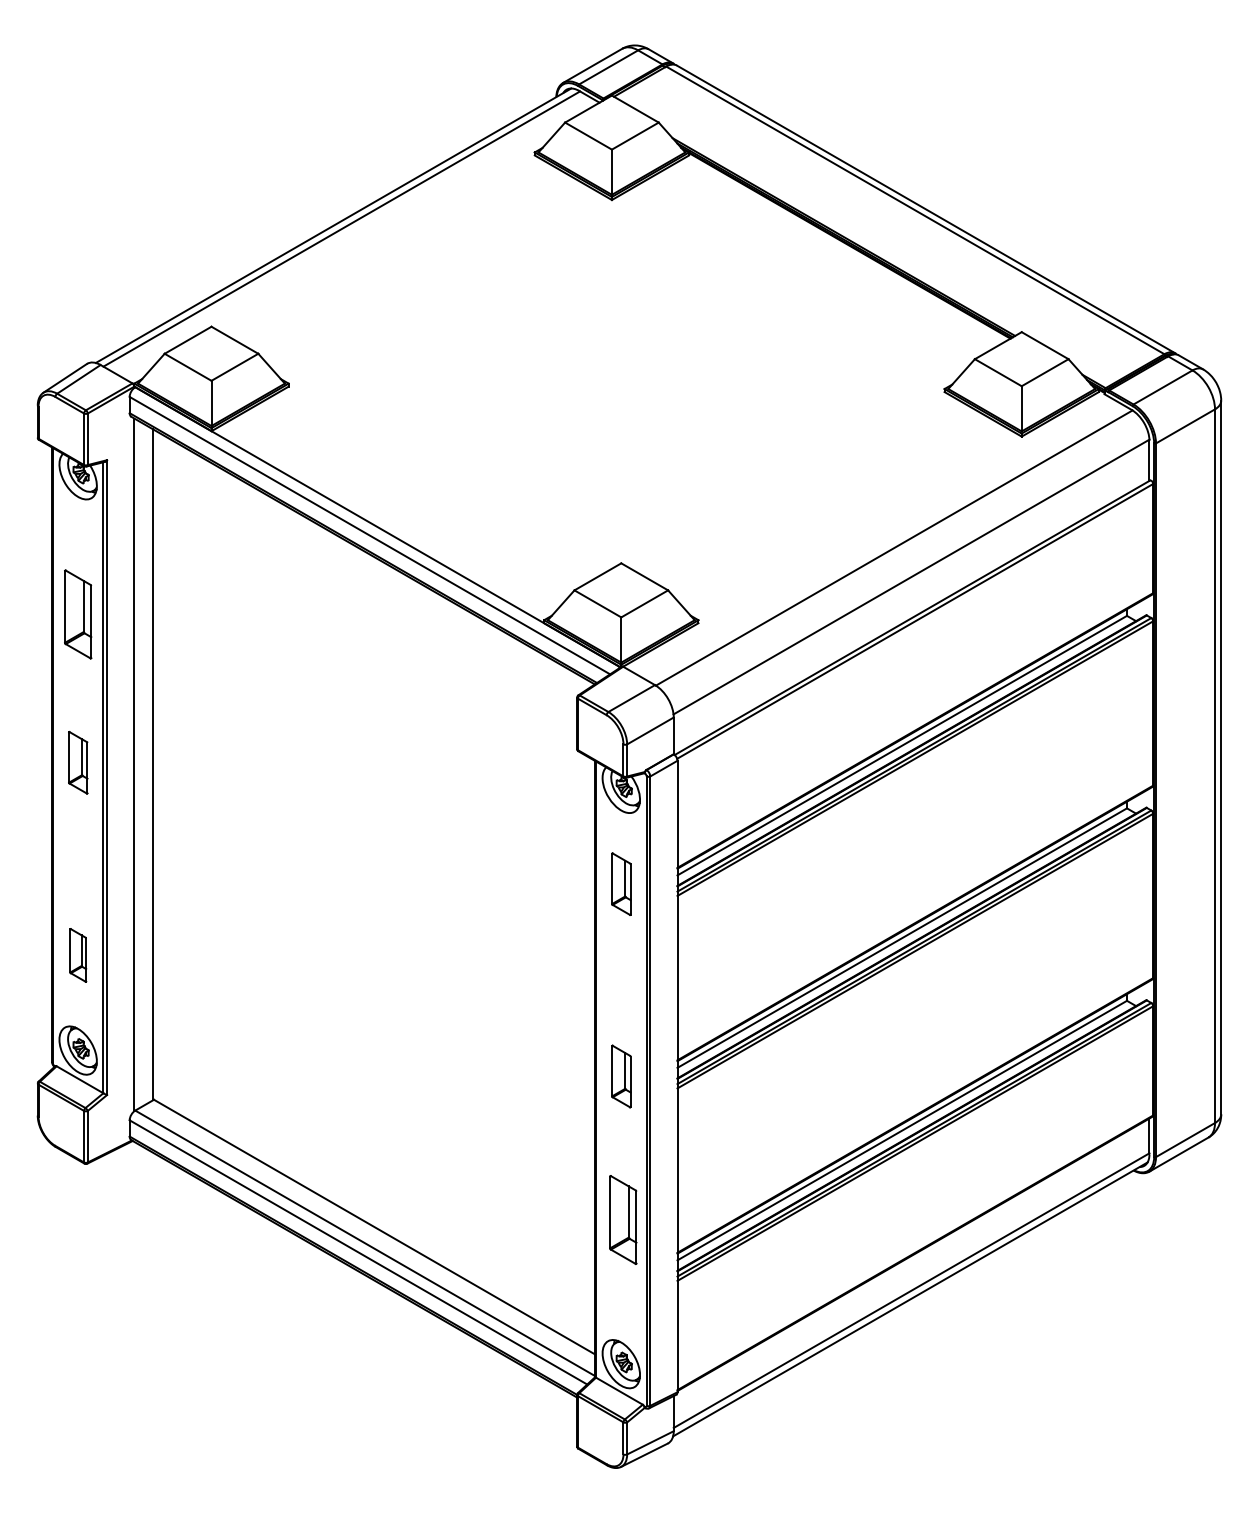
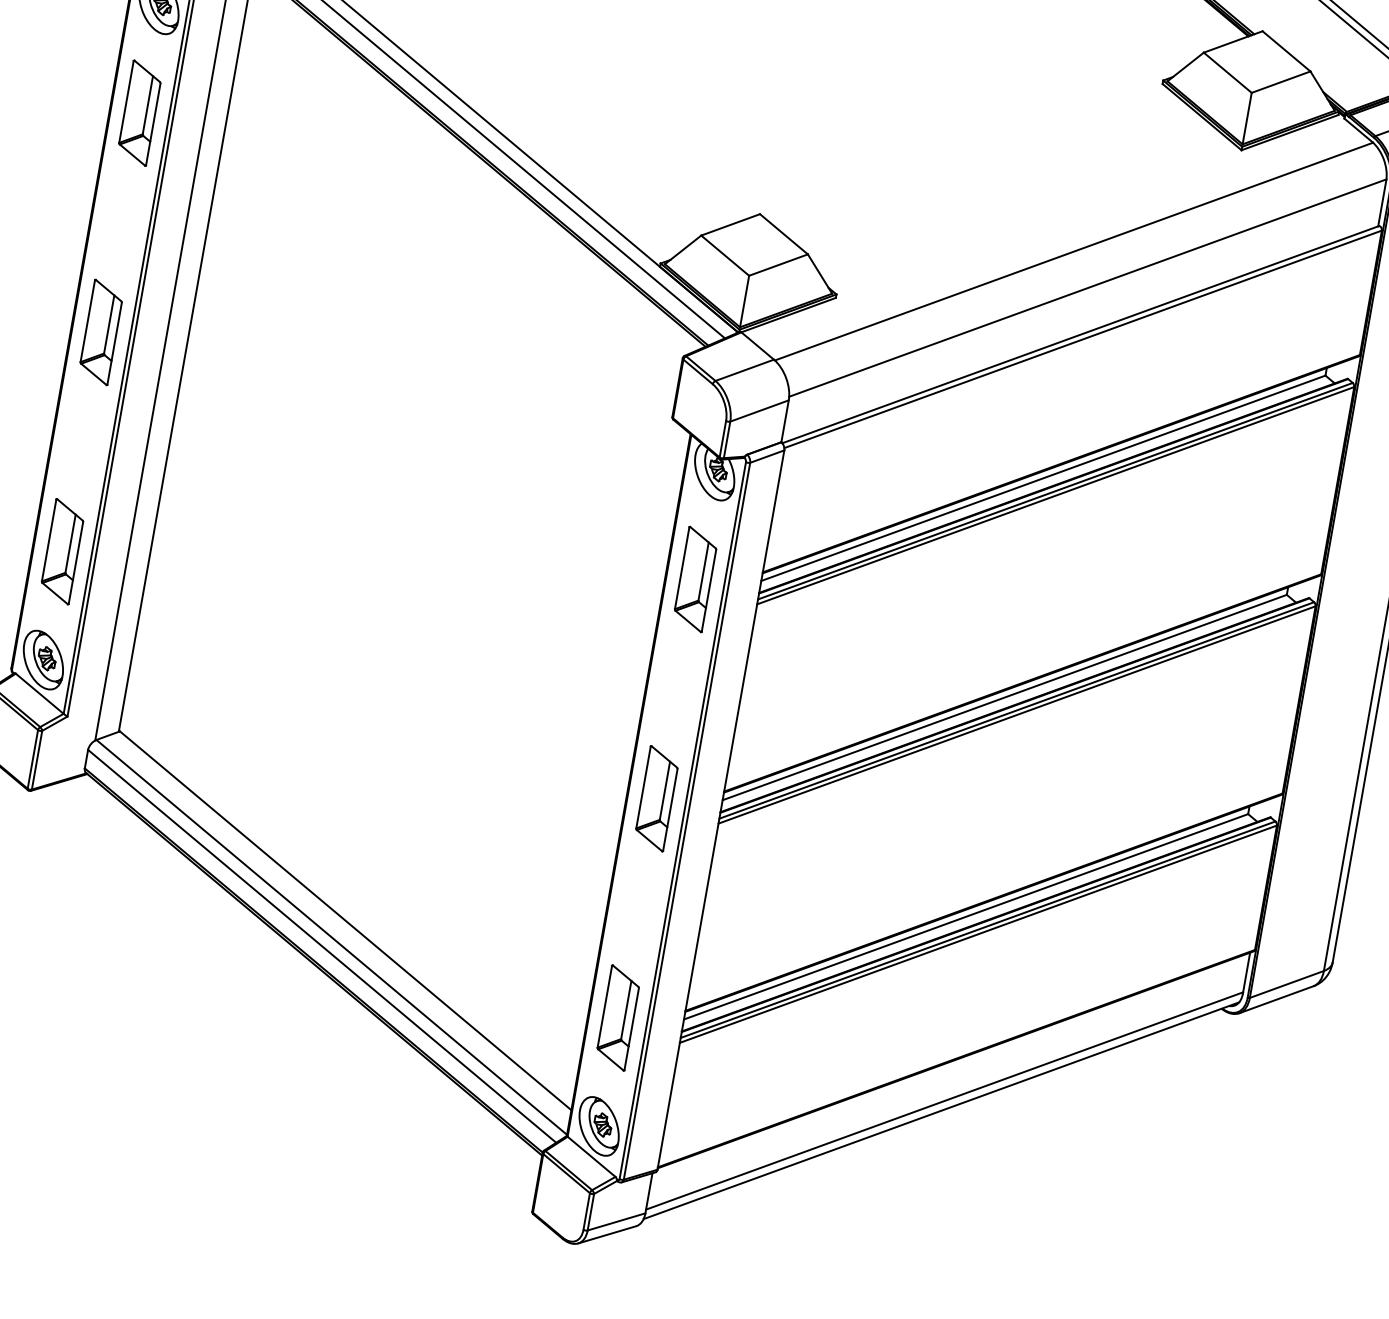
part: (78, 614) -> (140, 113), moved
part: (78, 762) -> (101, 332), size x1.43
part: (621, 884) -> (695, 580), size x1.43
part: (78, 955) -> (62, 551), size x1.67
part: (621, 1076) -> (657, 798), size x1.43
part: (623, 1219) -> (618, 1017), moved

